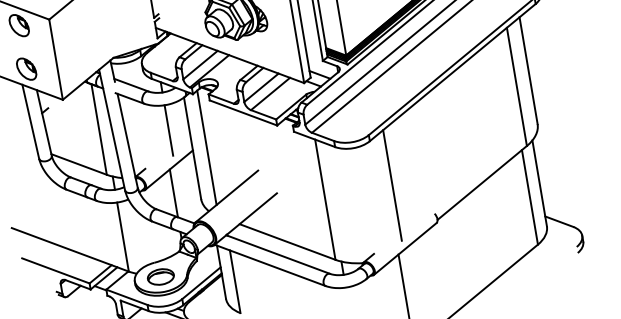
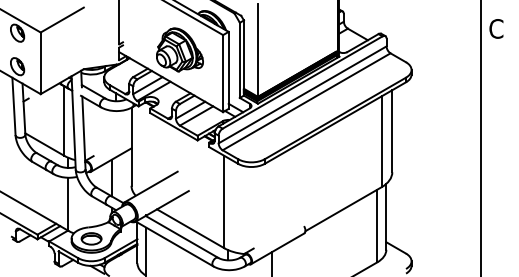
line: (169, 130) -> (116, 130), removed
line: (207, 148) -> (142, 148), removed
line: (392, 185) -> (276, 199), removed

